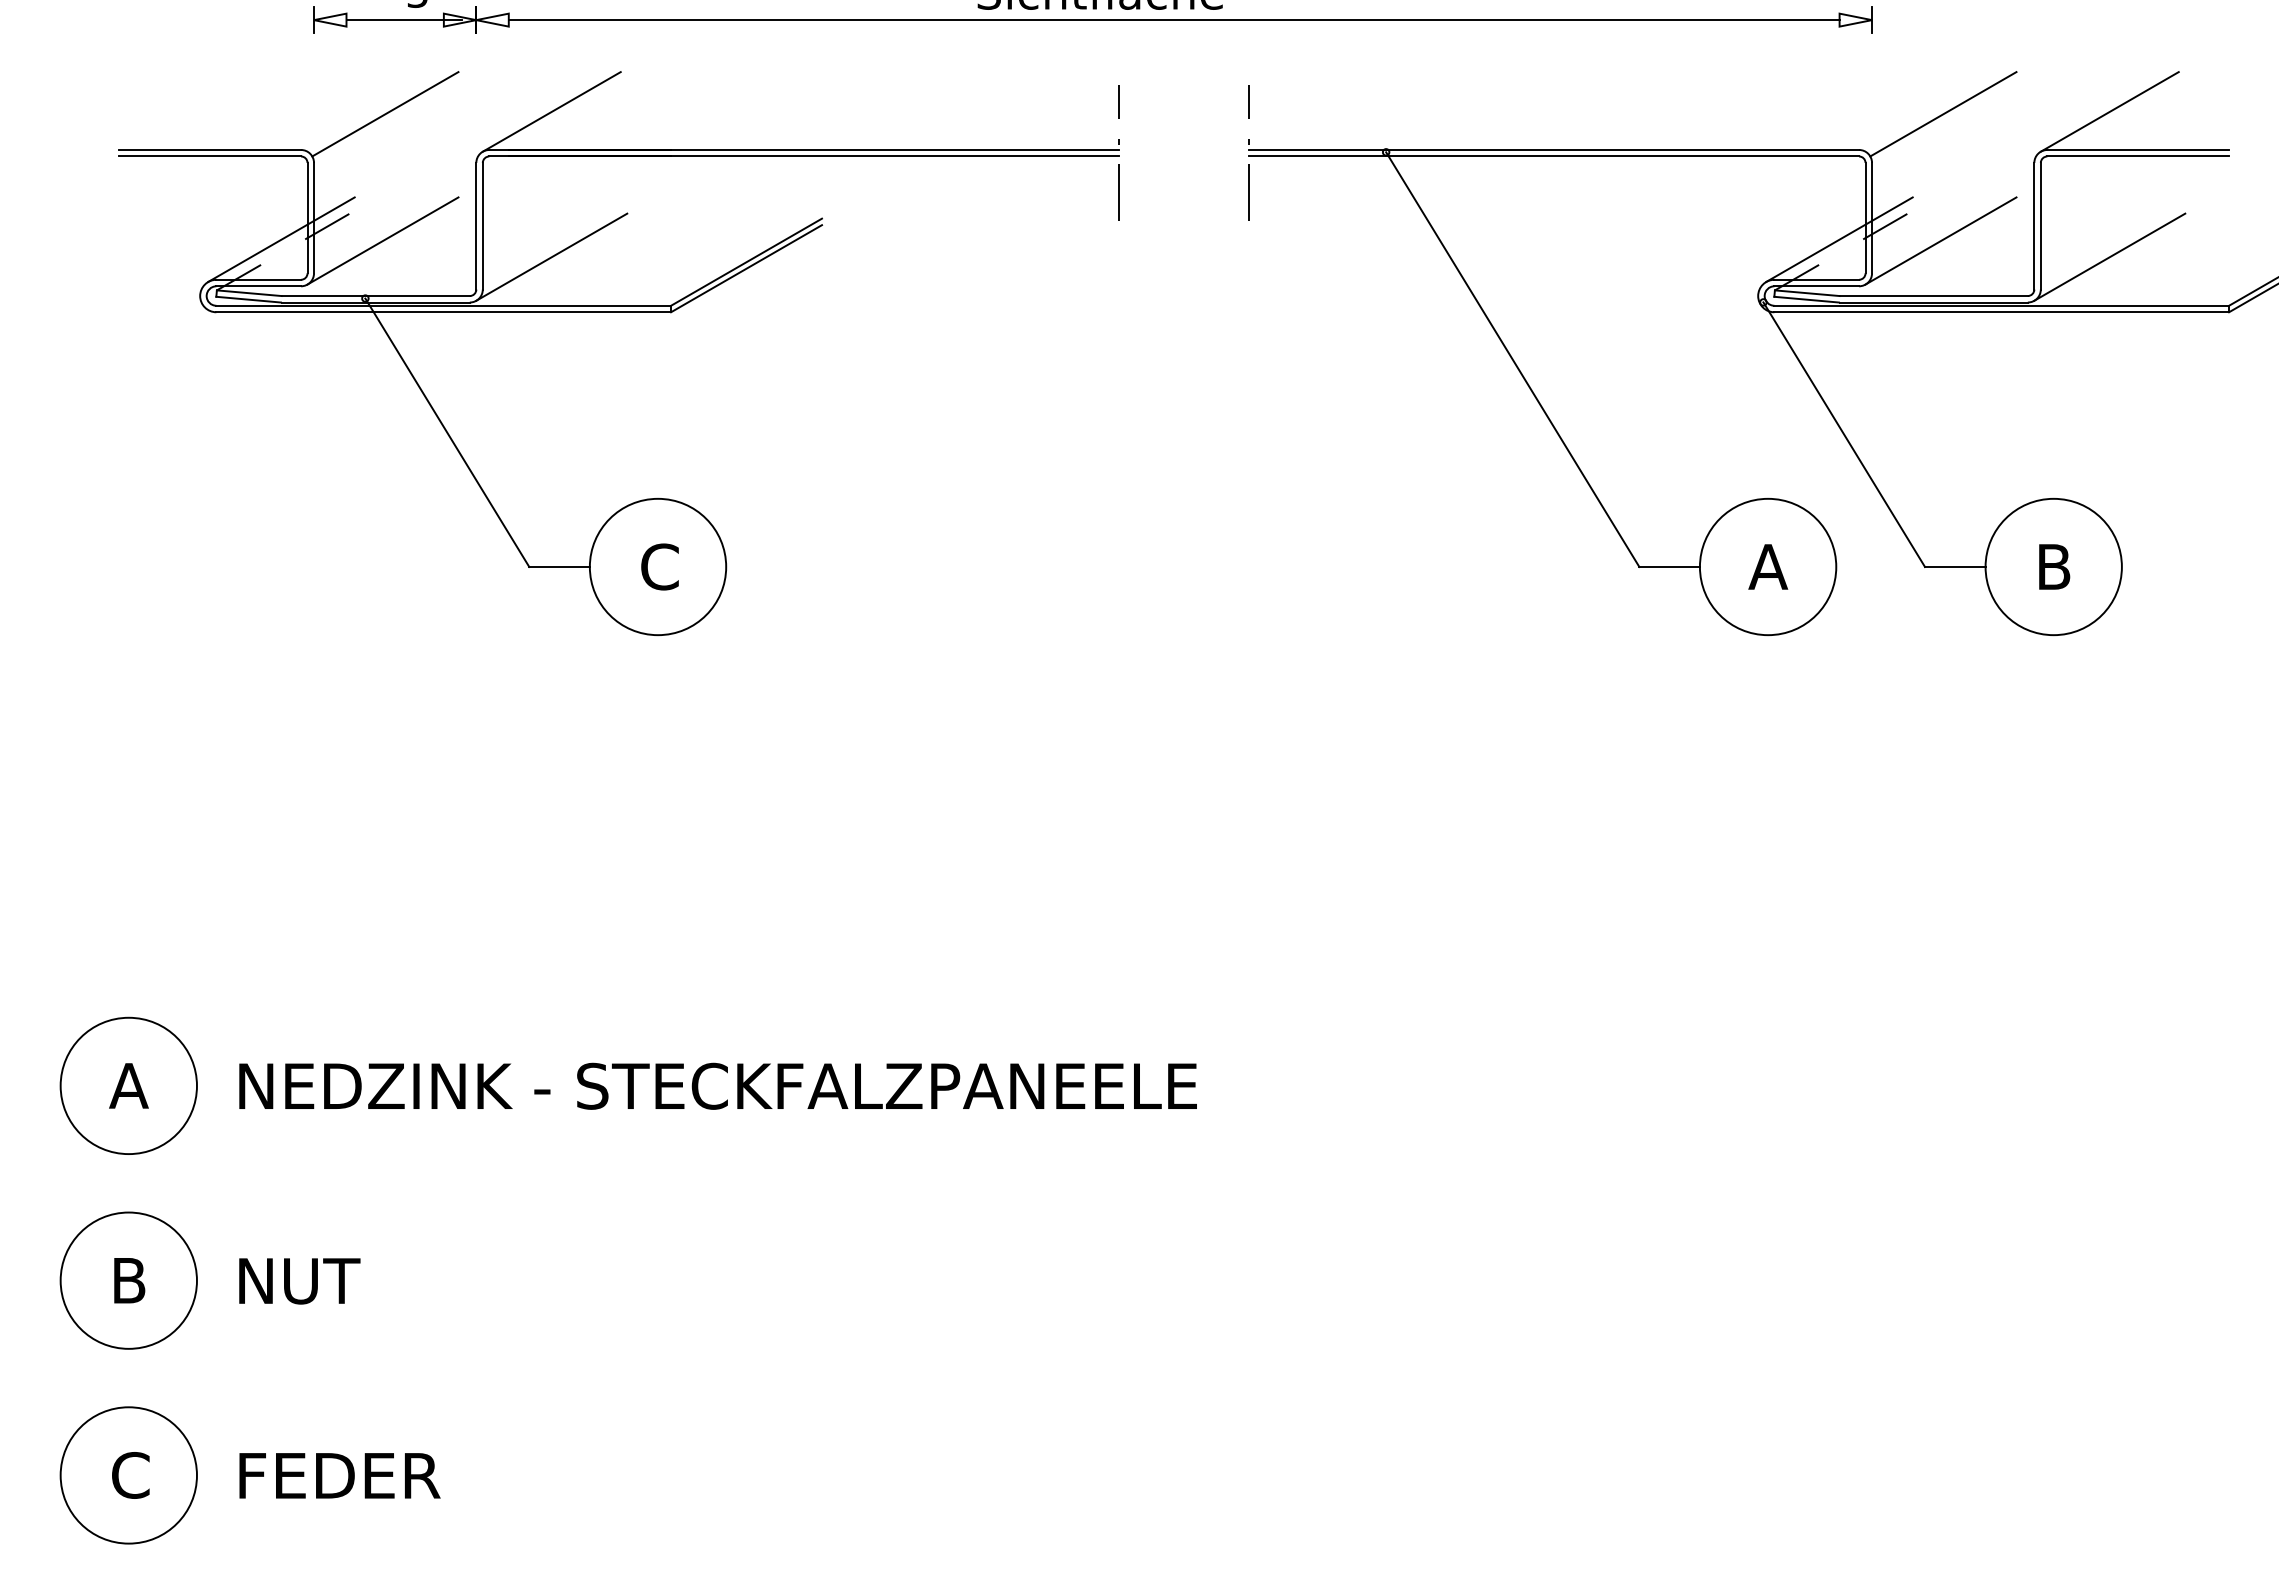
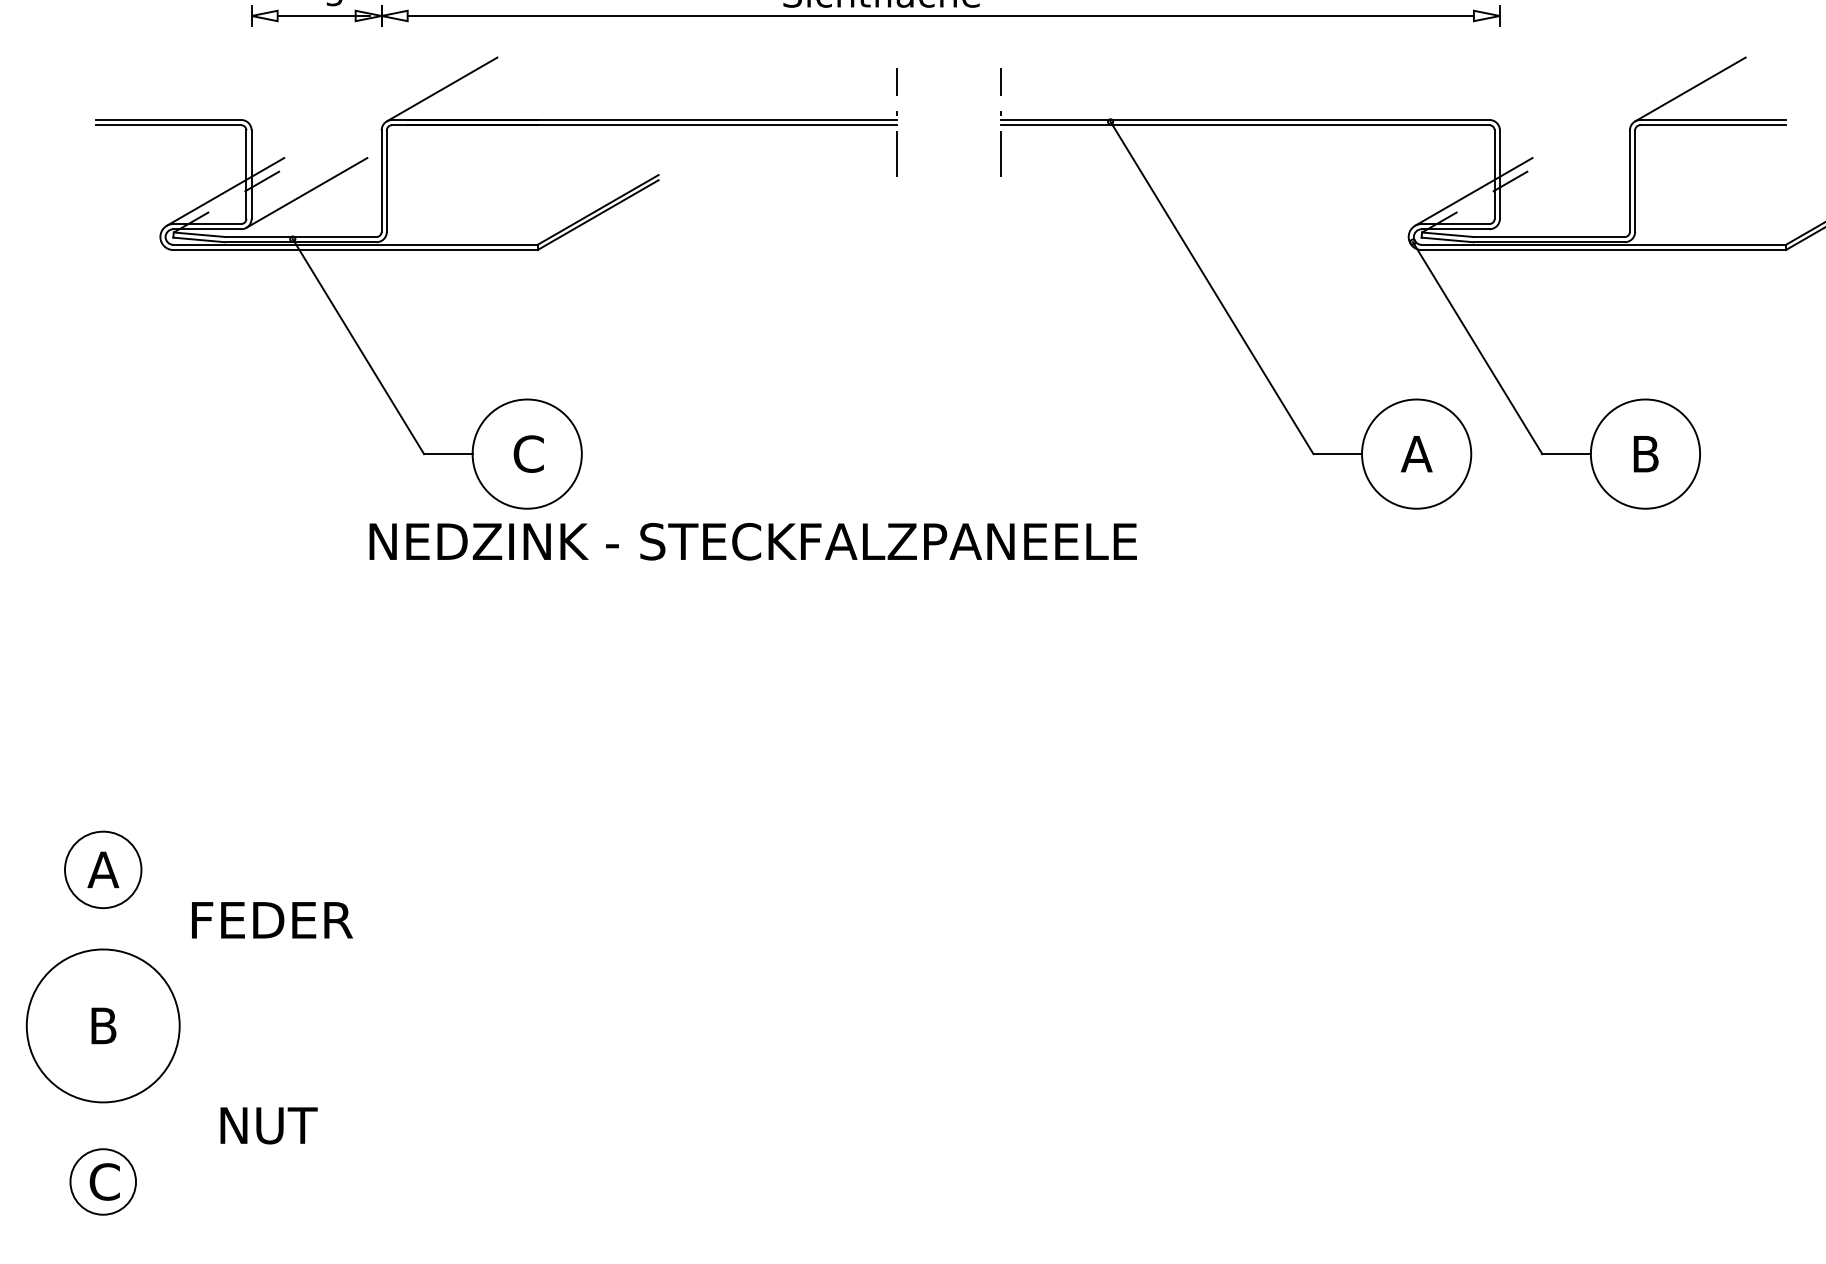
line: (385, 114) -> (308, 91), removed
line: (1943, 114) -> (1557, 91), removed
line: (1940, 240) -> (1554, 192), removed
line: (551, 256) -> (441, 205), removed
line: (2109, 256) -> (1690, 205), removed
circle: (128, 1085) -> (102, 869), size x0.7
text: (717, 1085) -> (752, 541), moved
circle: (128, 1280) -> (102, 1025), size x1.4
text: (299, 1281) -> (268, 1125), moved
circle: (128, 1475) -> (102, 1182), size x0.6
text: (339, 1475) -> (272, 920), moved

